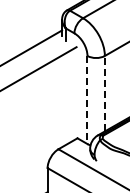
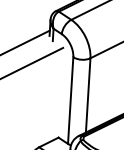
line: (104, 93) -> (87, 95), dashed -> solid
line: (87, 100) -> (70, 101), dashed -> solid

